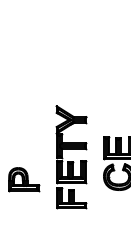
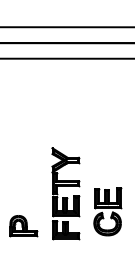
part: (71, 157) -> (65, 193), moved

